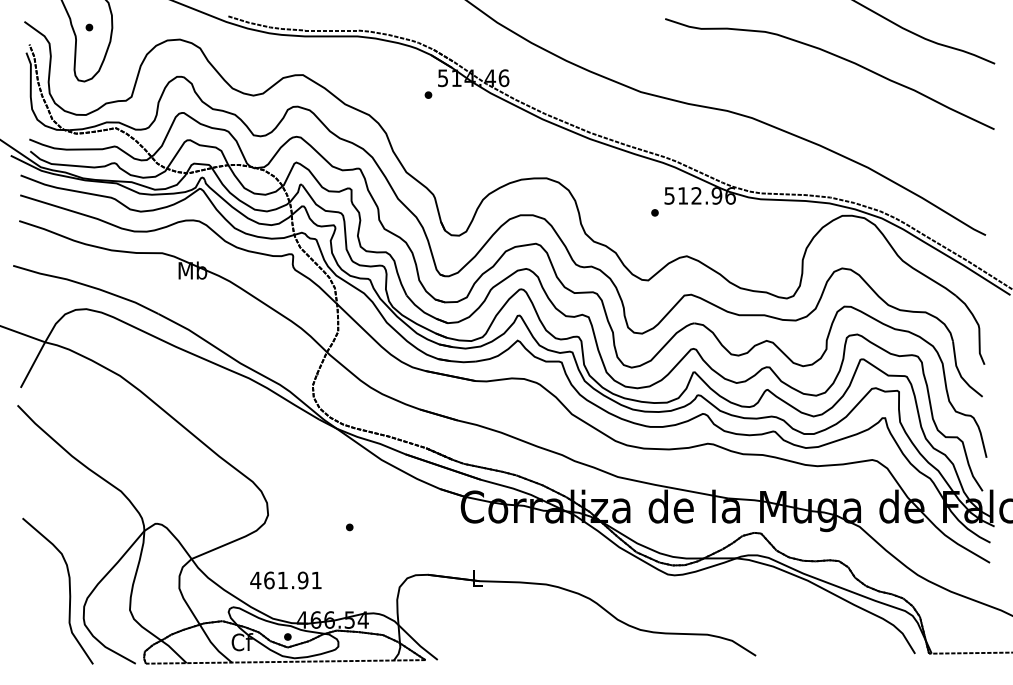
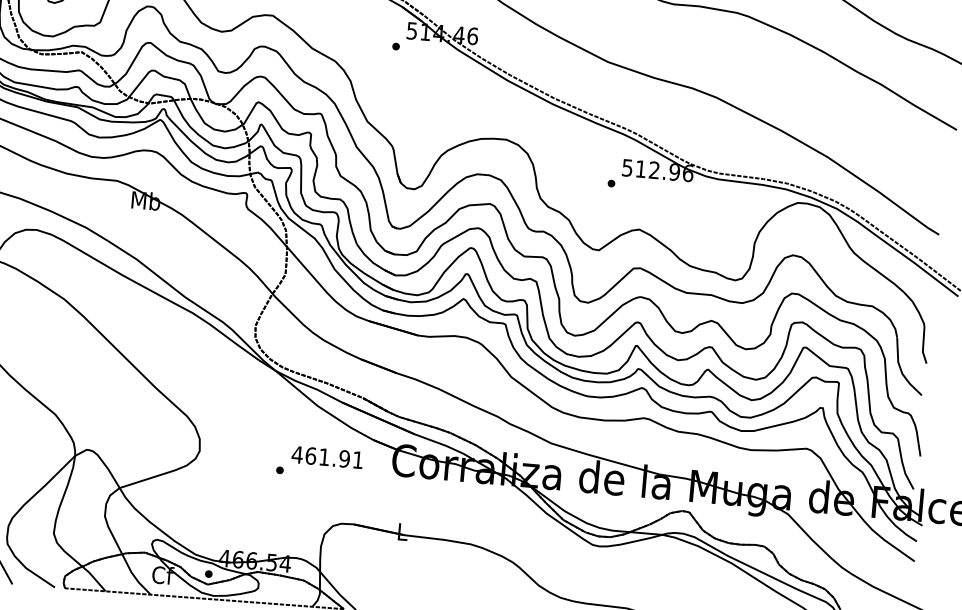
text: (285, 580) -> (327, 457), moved

